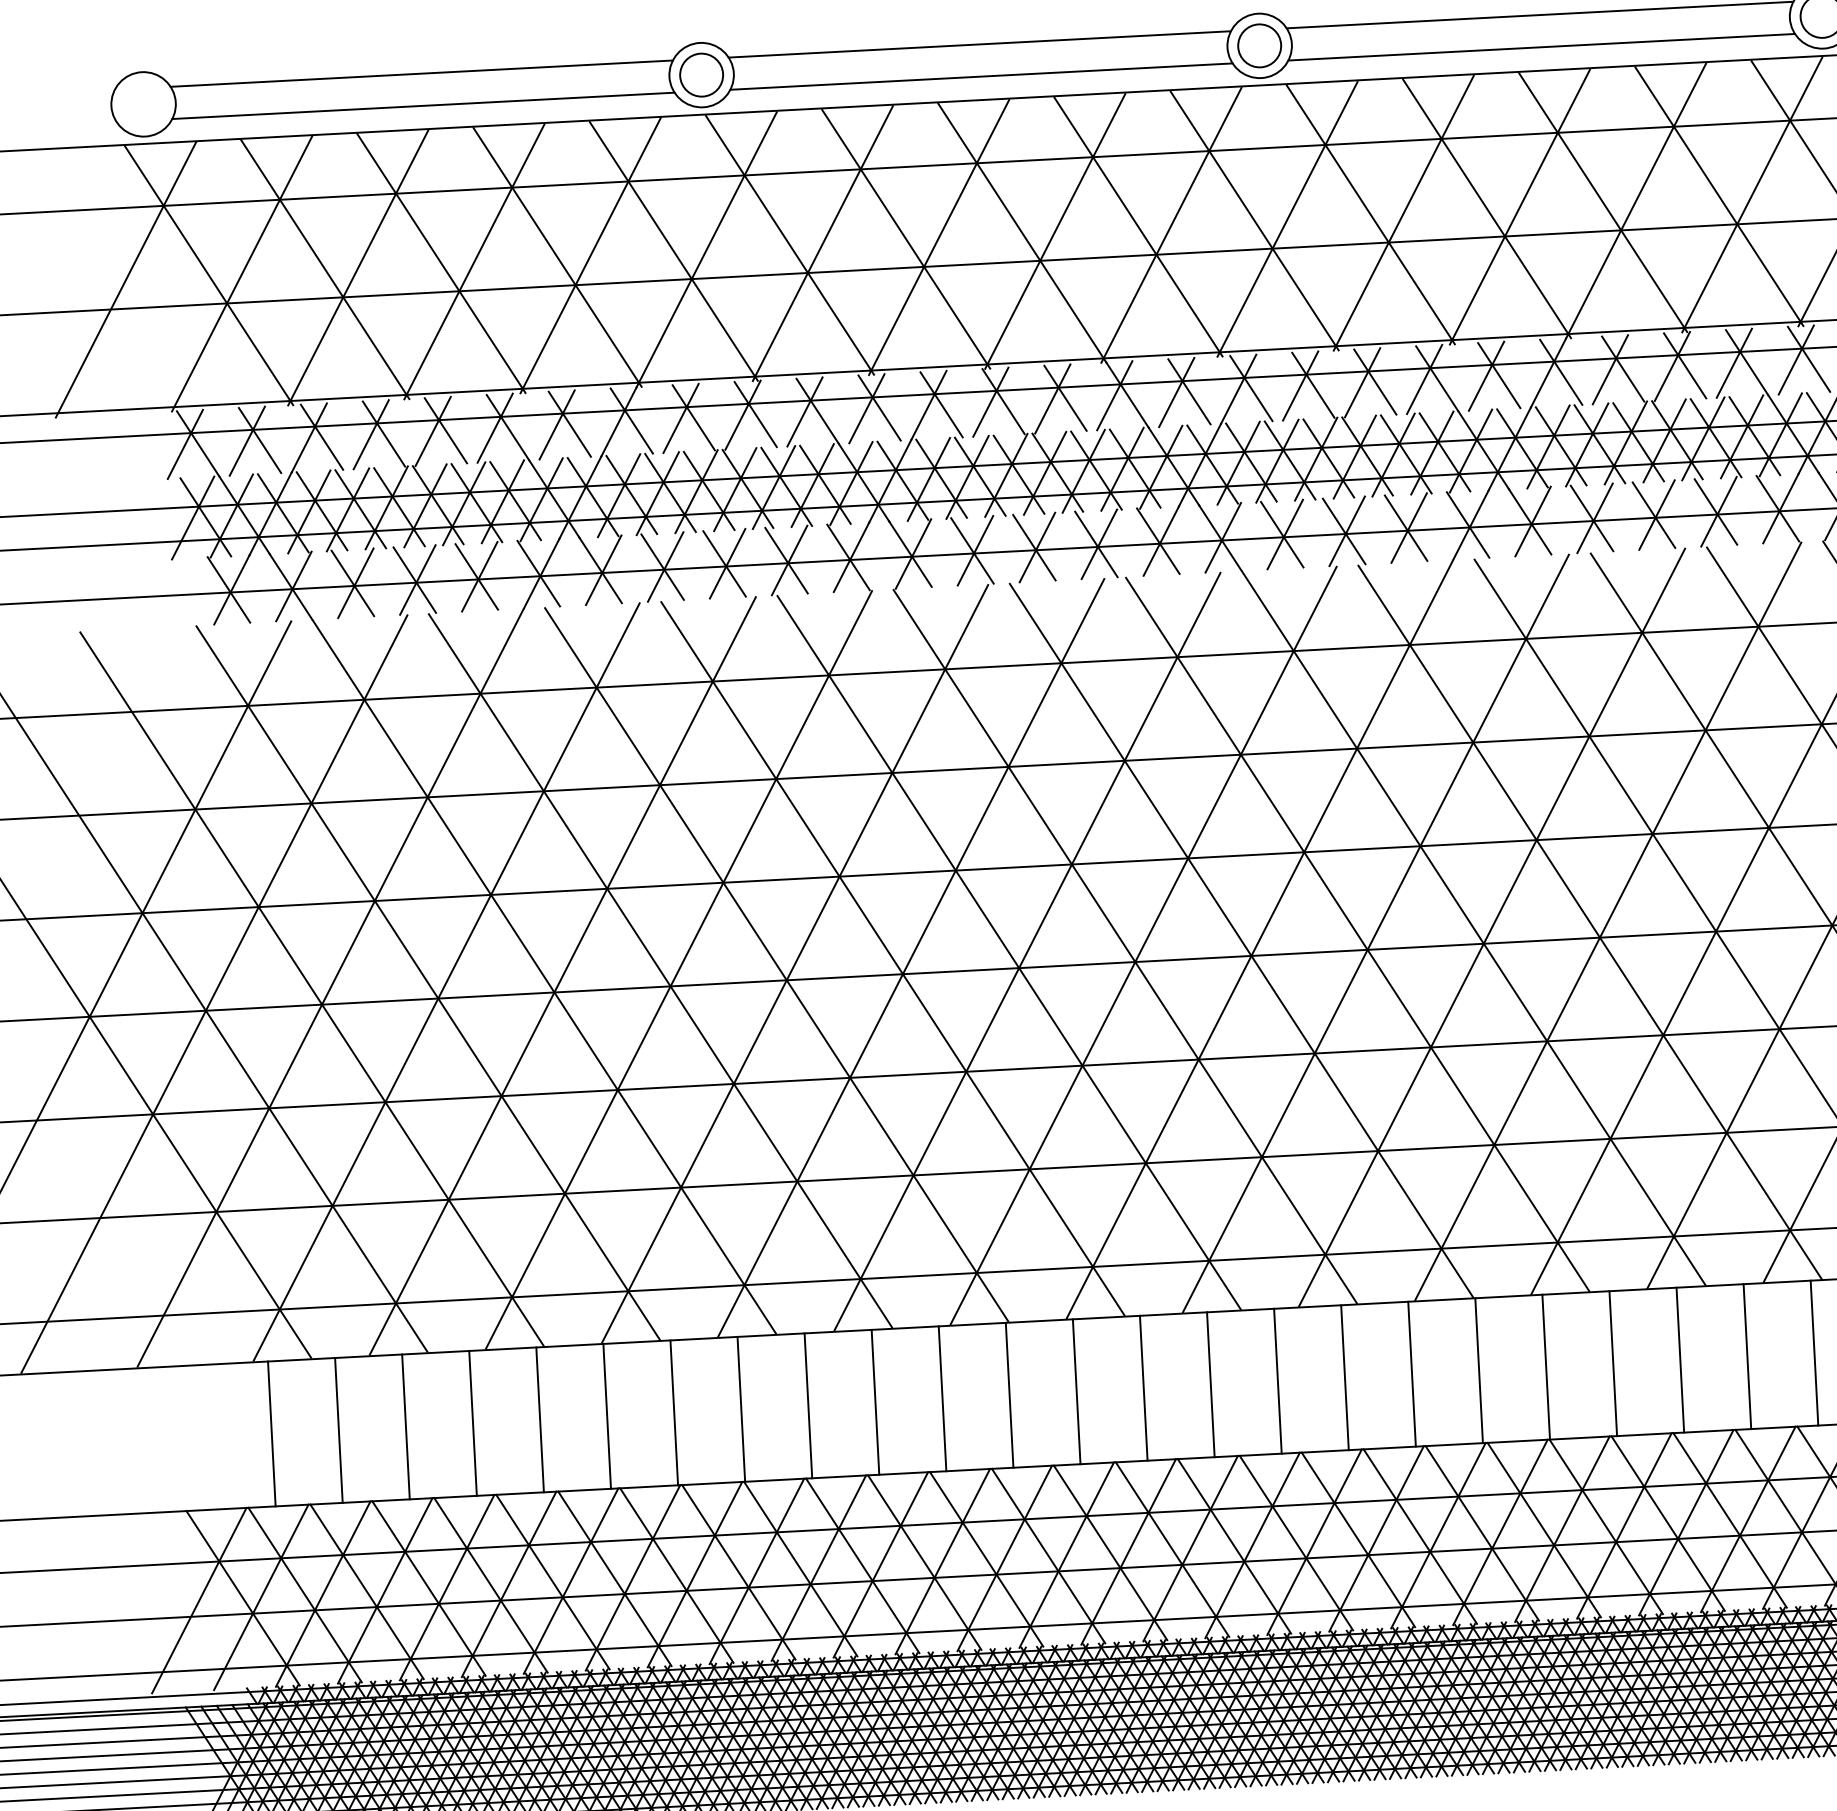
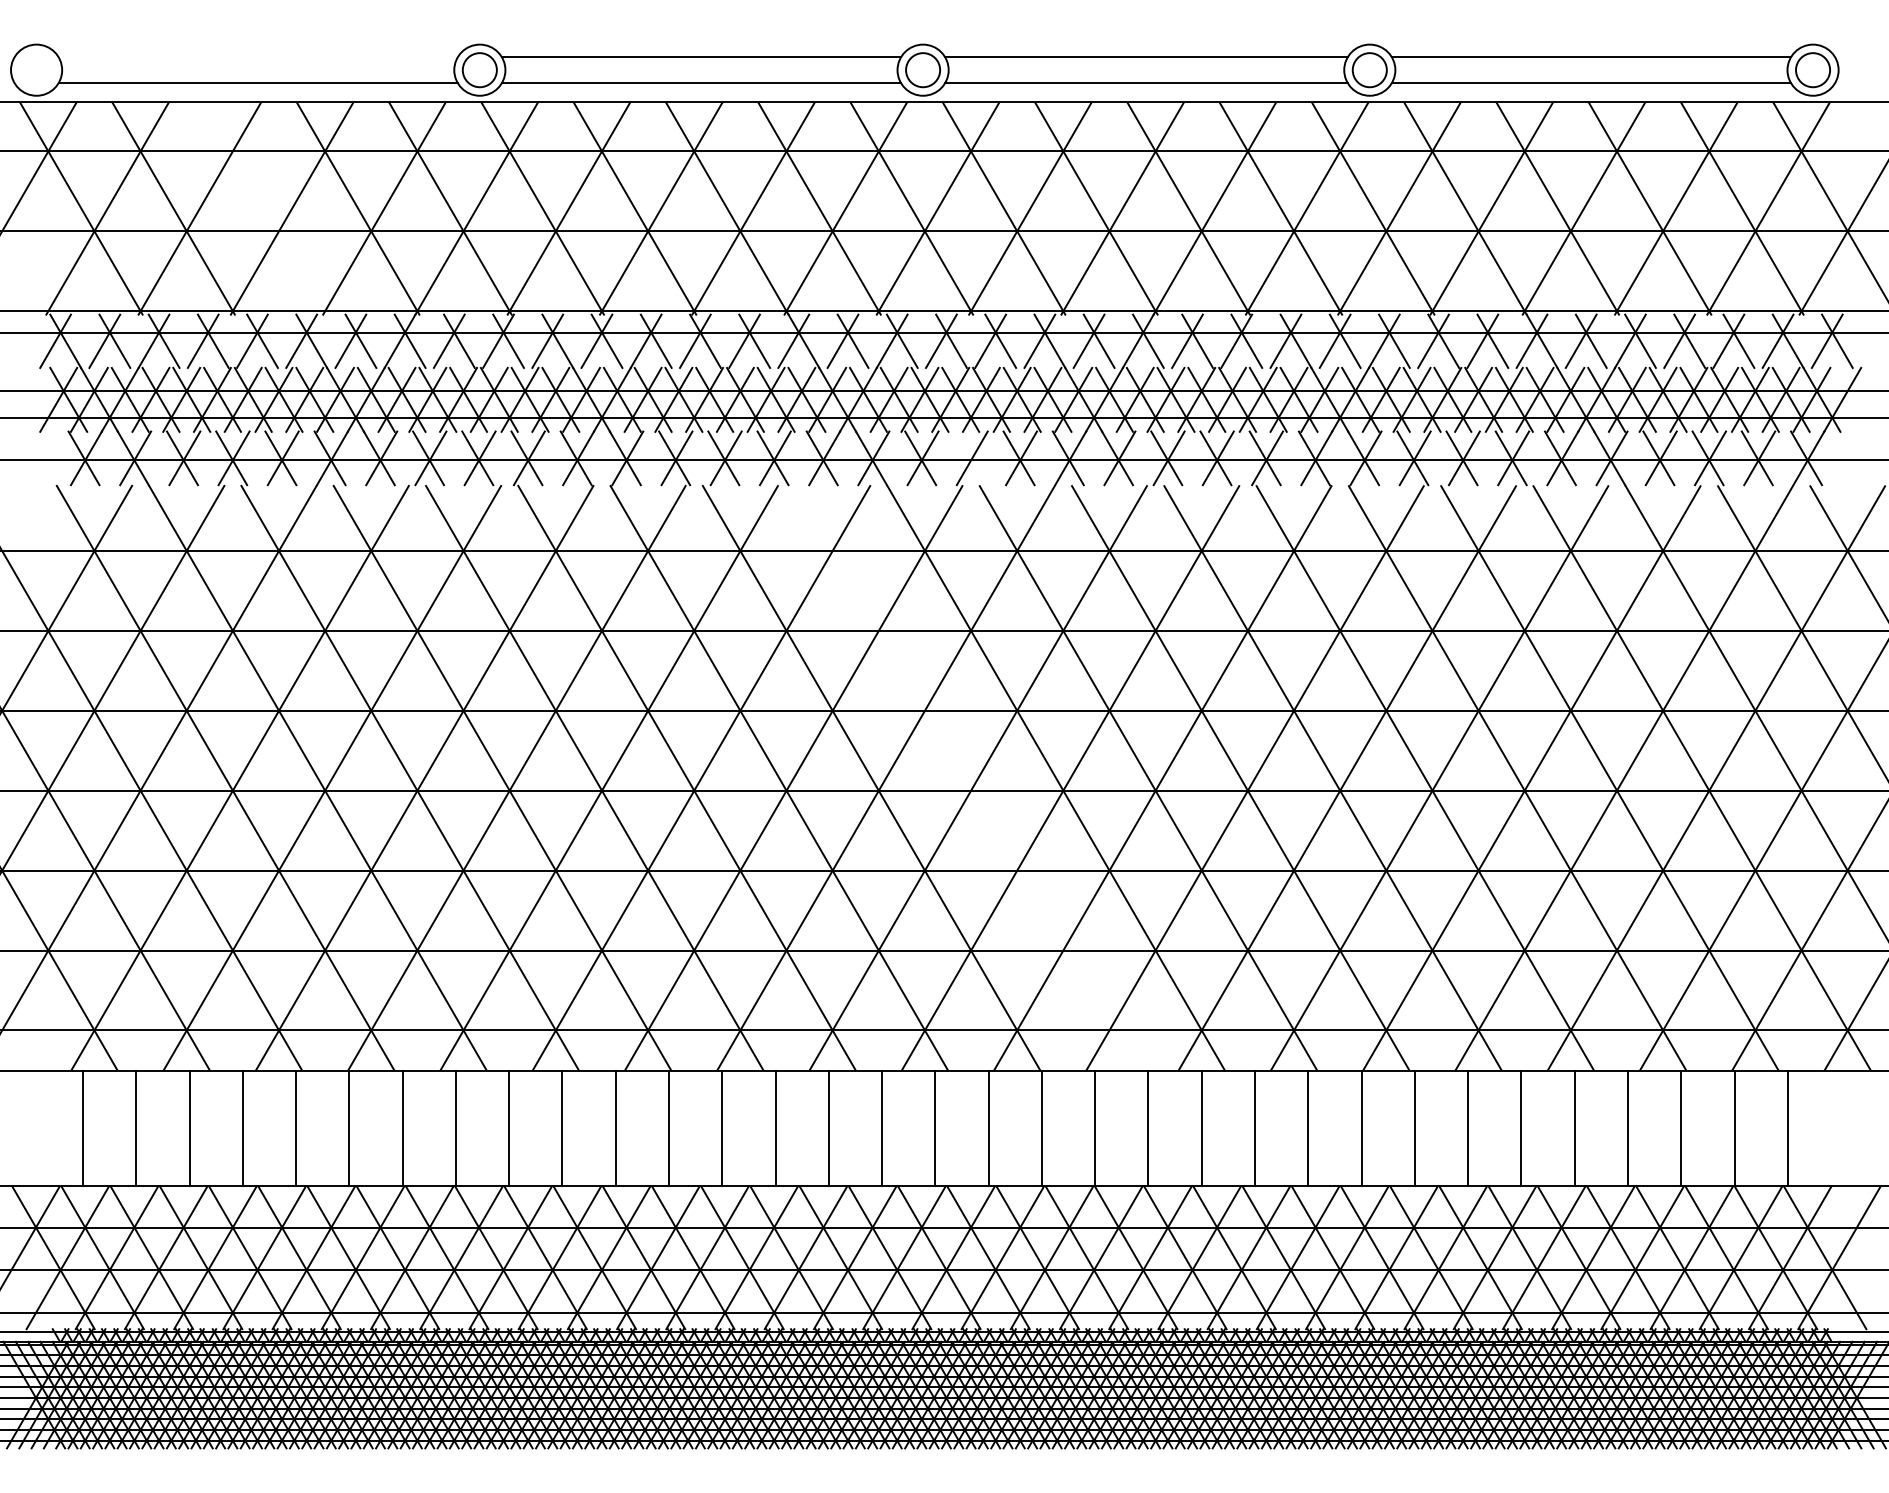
line: (420, 73) -> (257, 57), removed
line: (440, 263) -> (265, 208), removed
line: (1343, 531) -> (969, 458), removed
line: (1357, 934) -> (963, 778), removed

